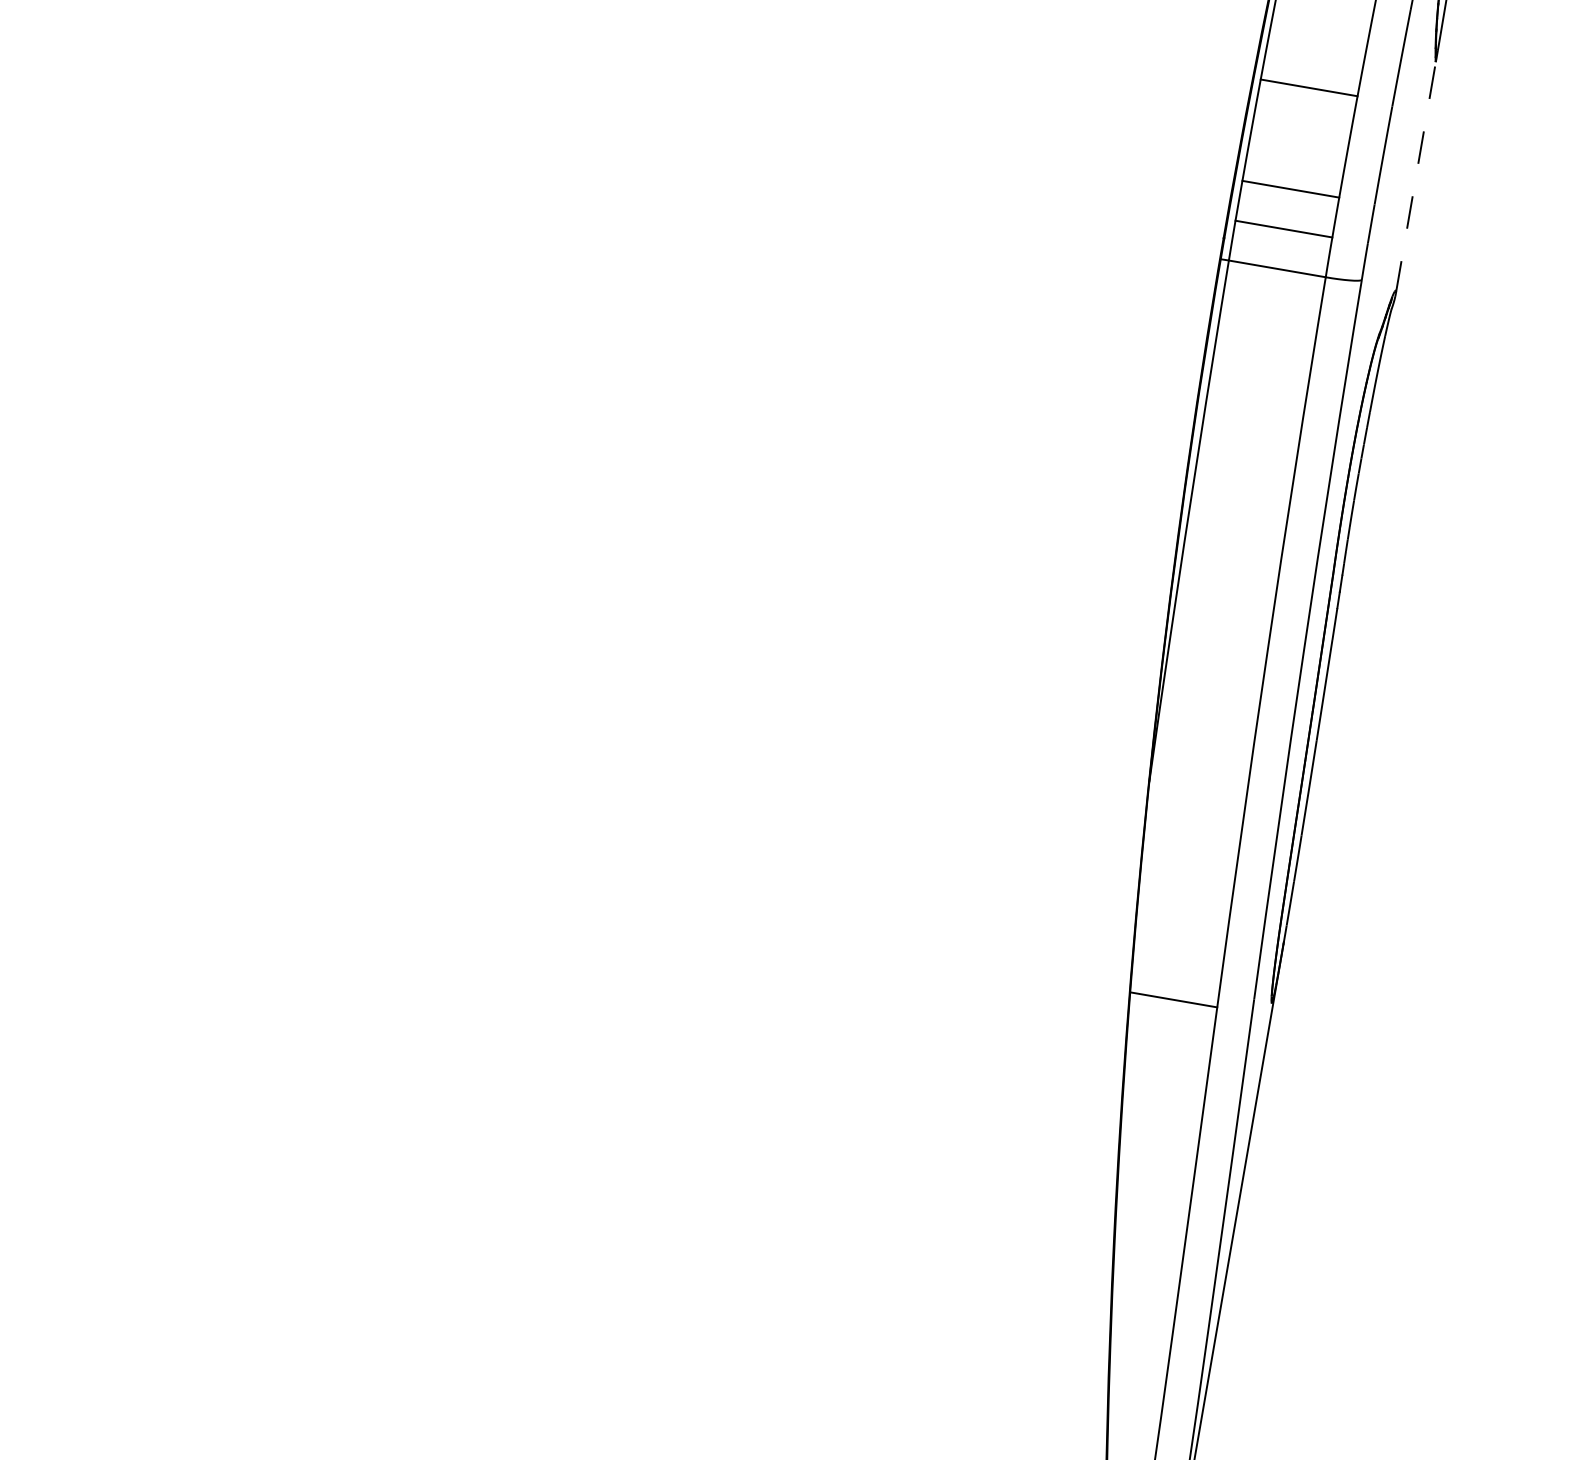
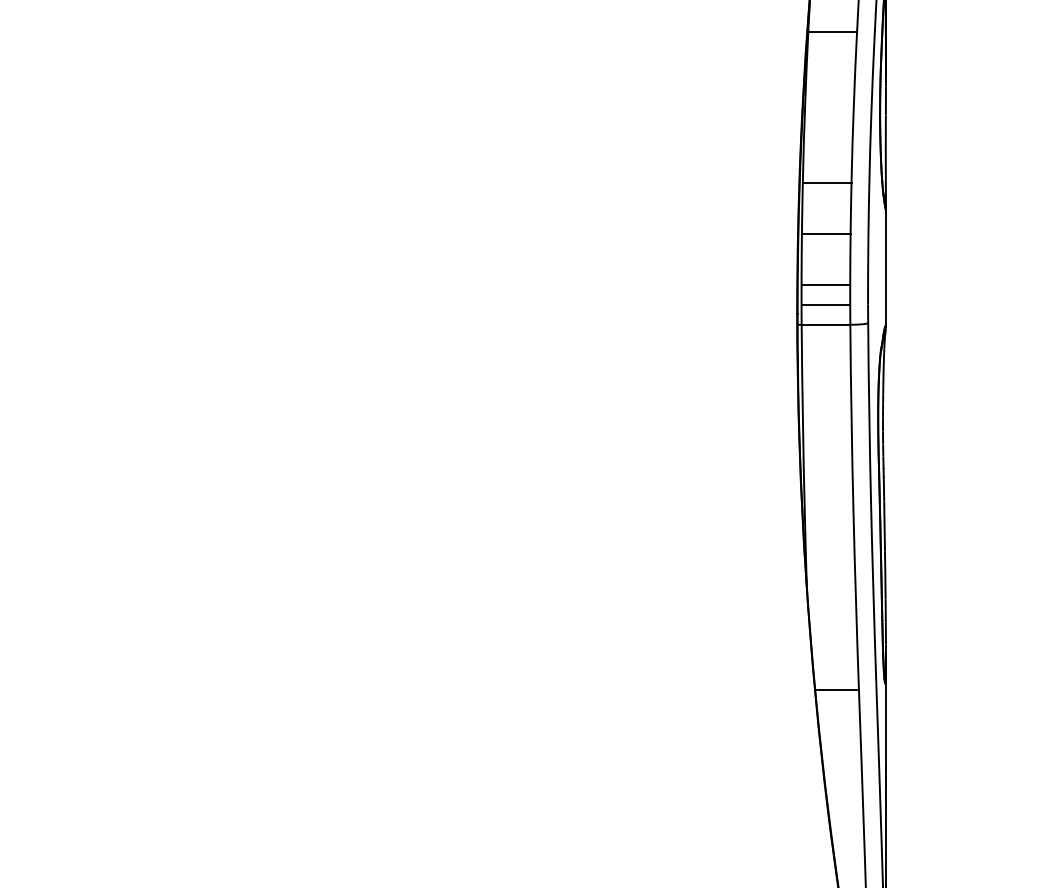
line: (1416, 171) -> (885, 265), dashed -> solid

